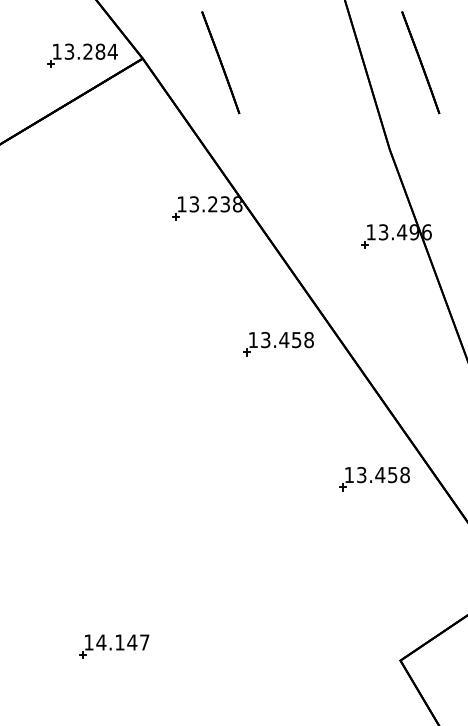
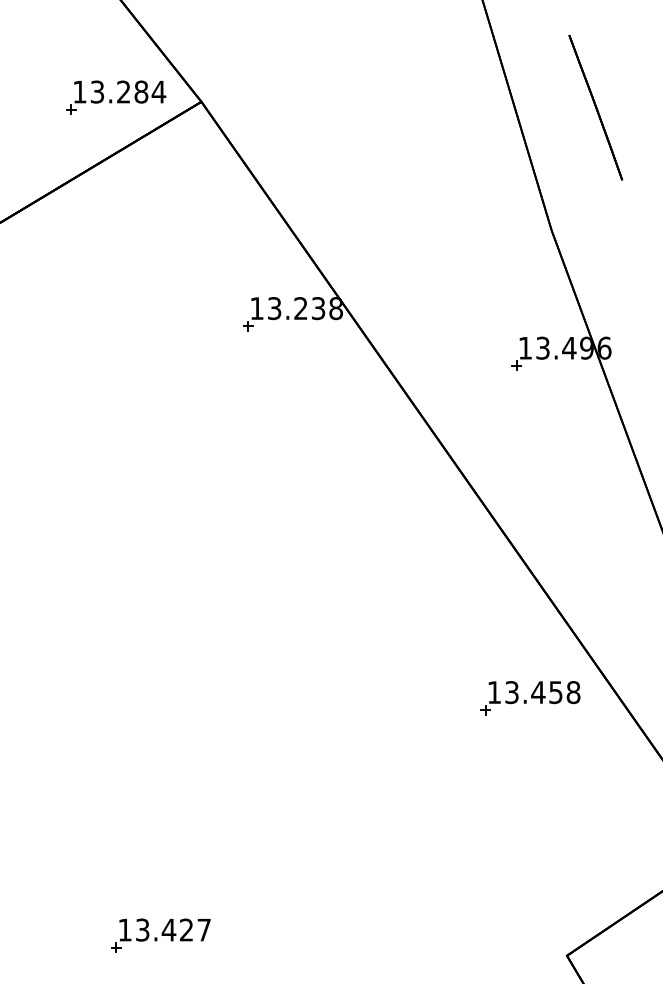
line: (220, 62) -> (311, 107), removed
part: (278, 344) -> (393, 507), removed
text: (116, 642) -> (164, 930), 14.147 -> 13.427

